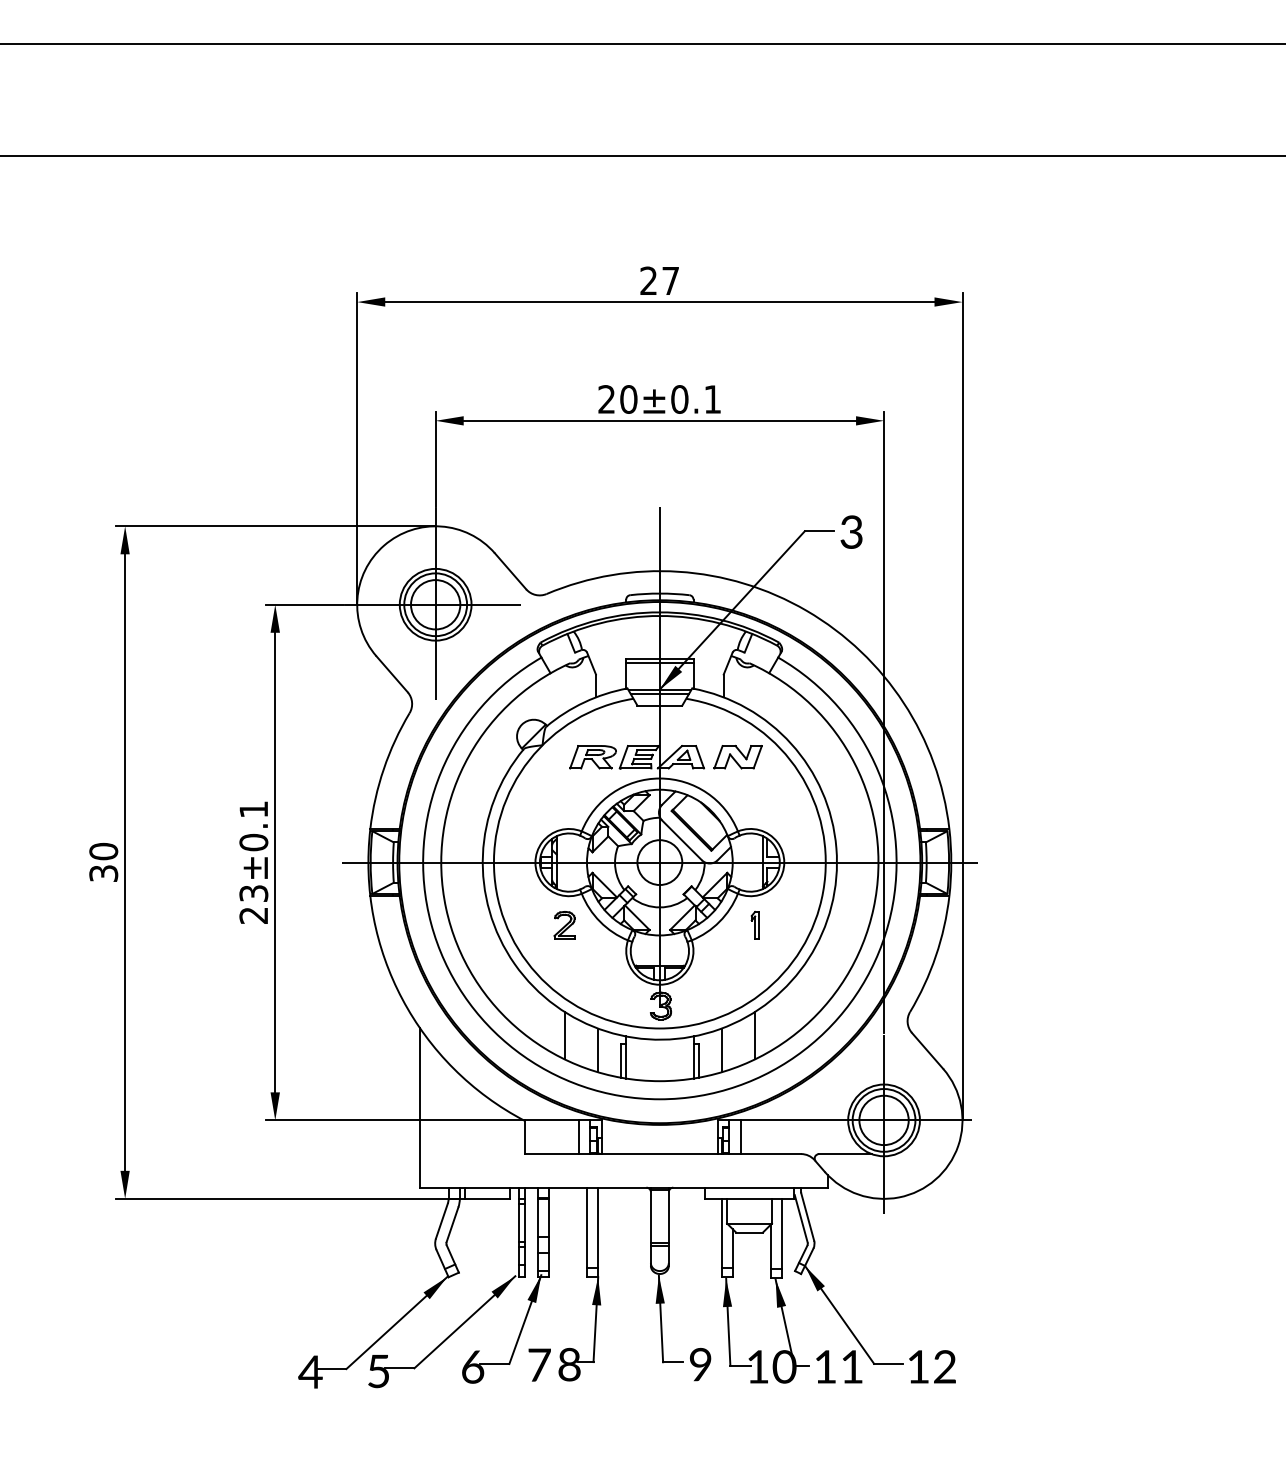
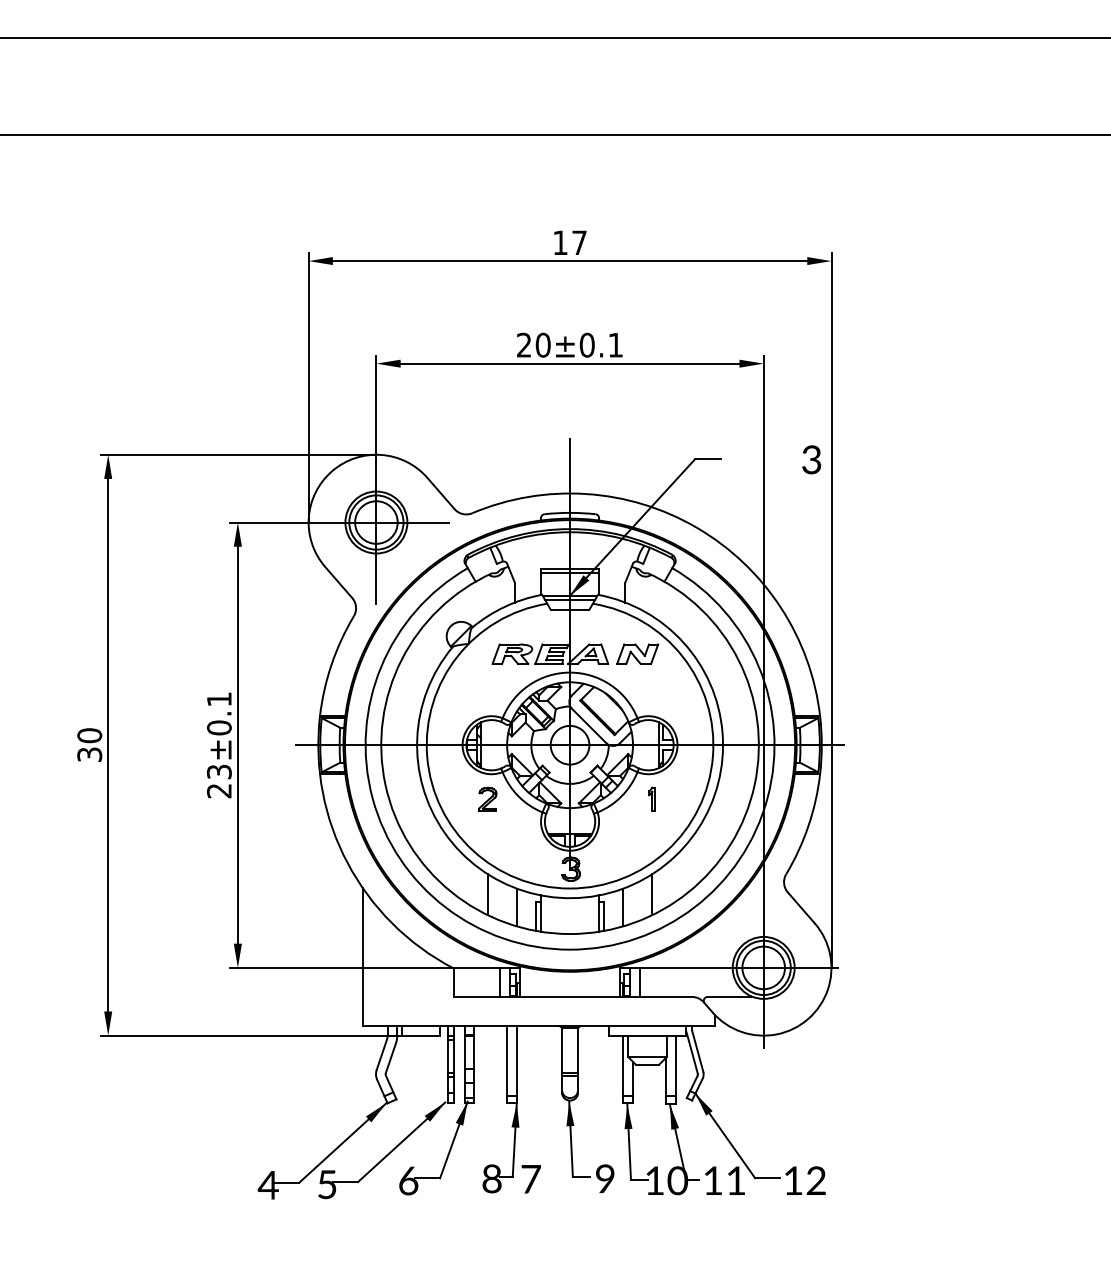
text: (648, 280) -> (560, 242), 27 -> 17
text: (851, 531) -> (811, 459), moved
text: (538, 1365) -> (530, 1179), moved

